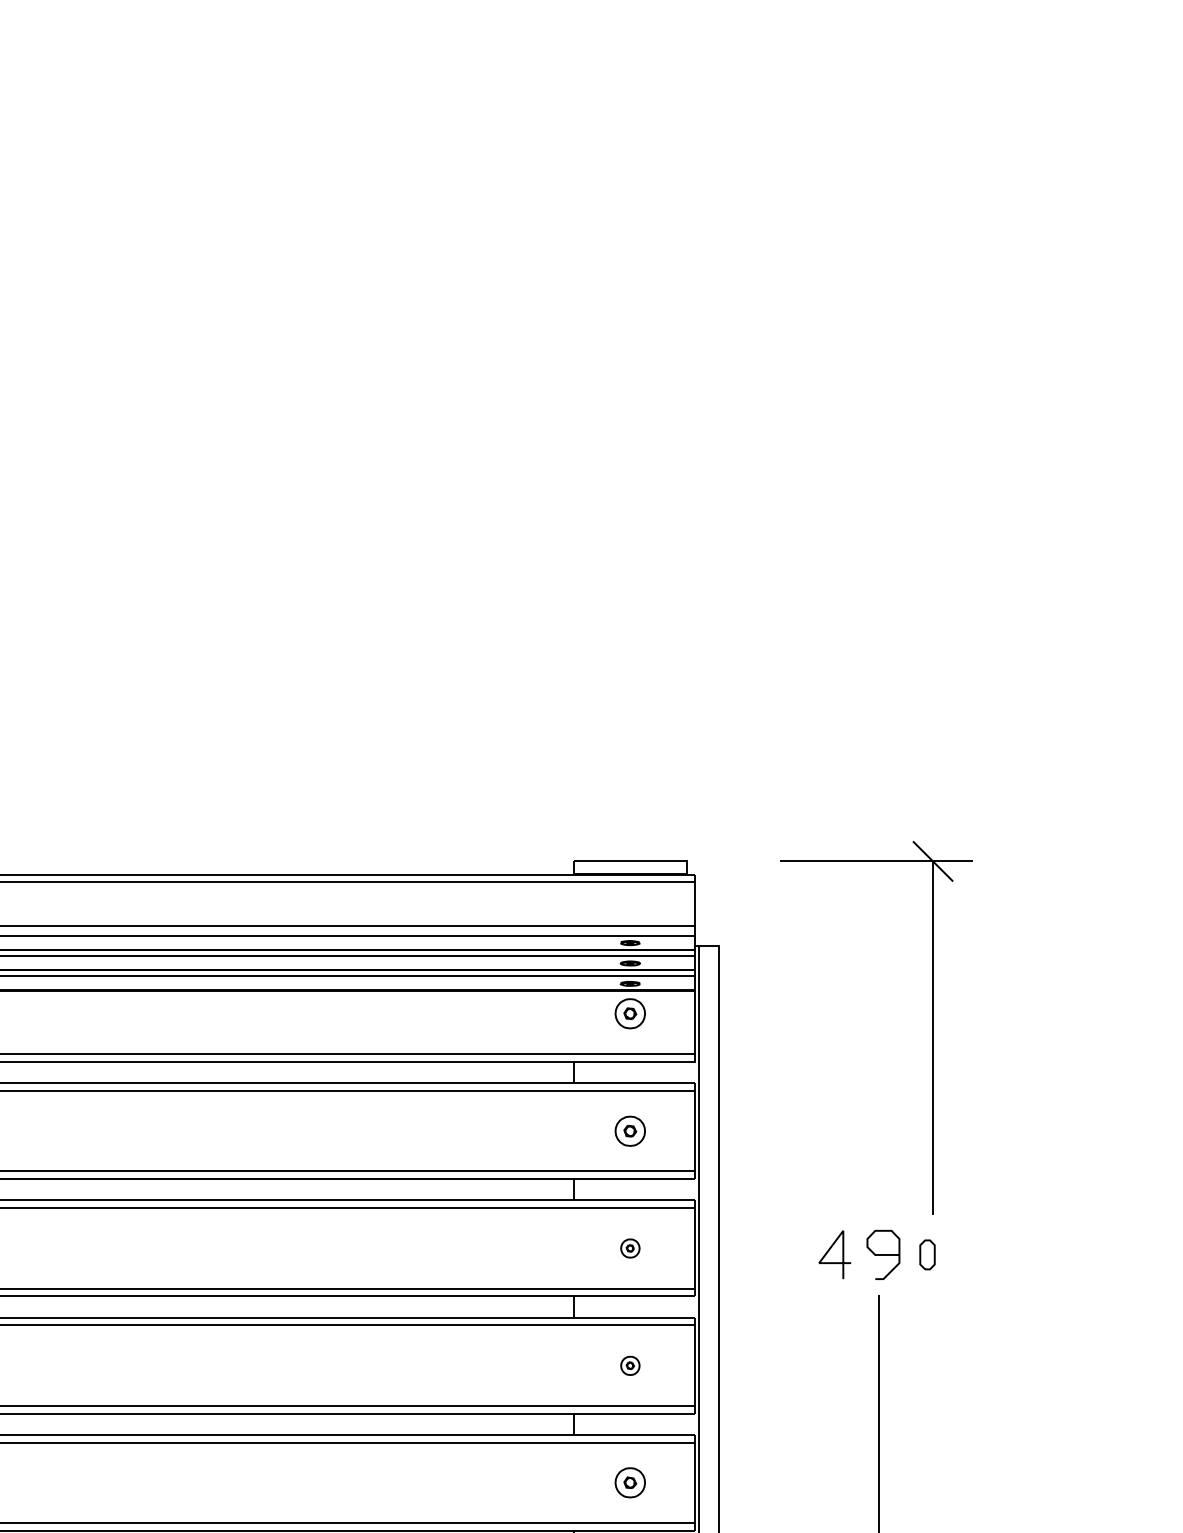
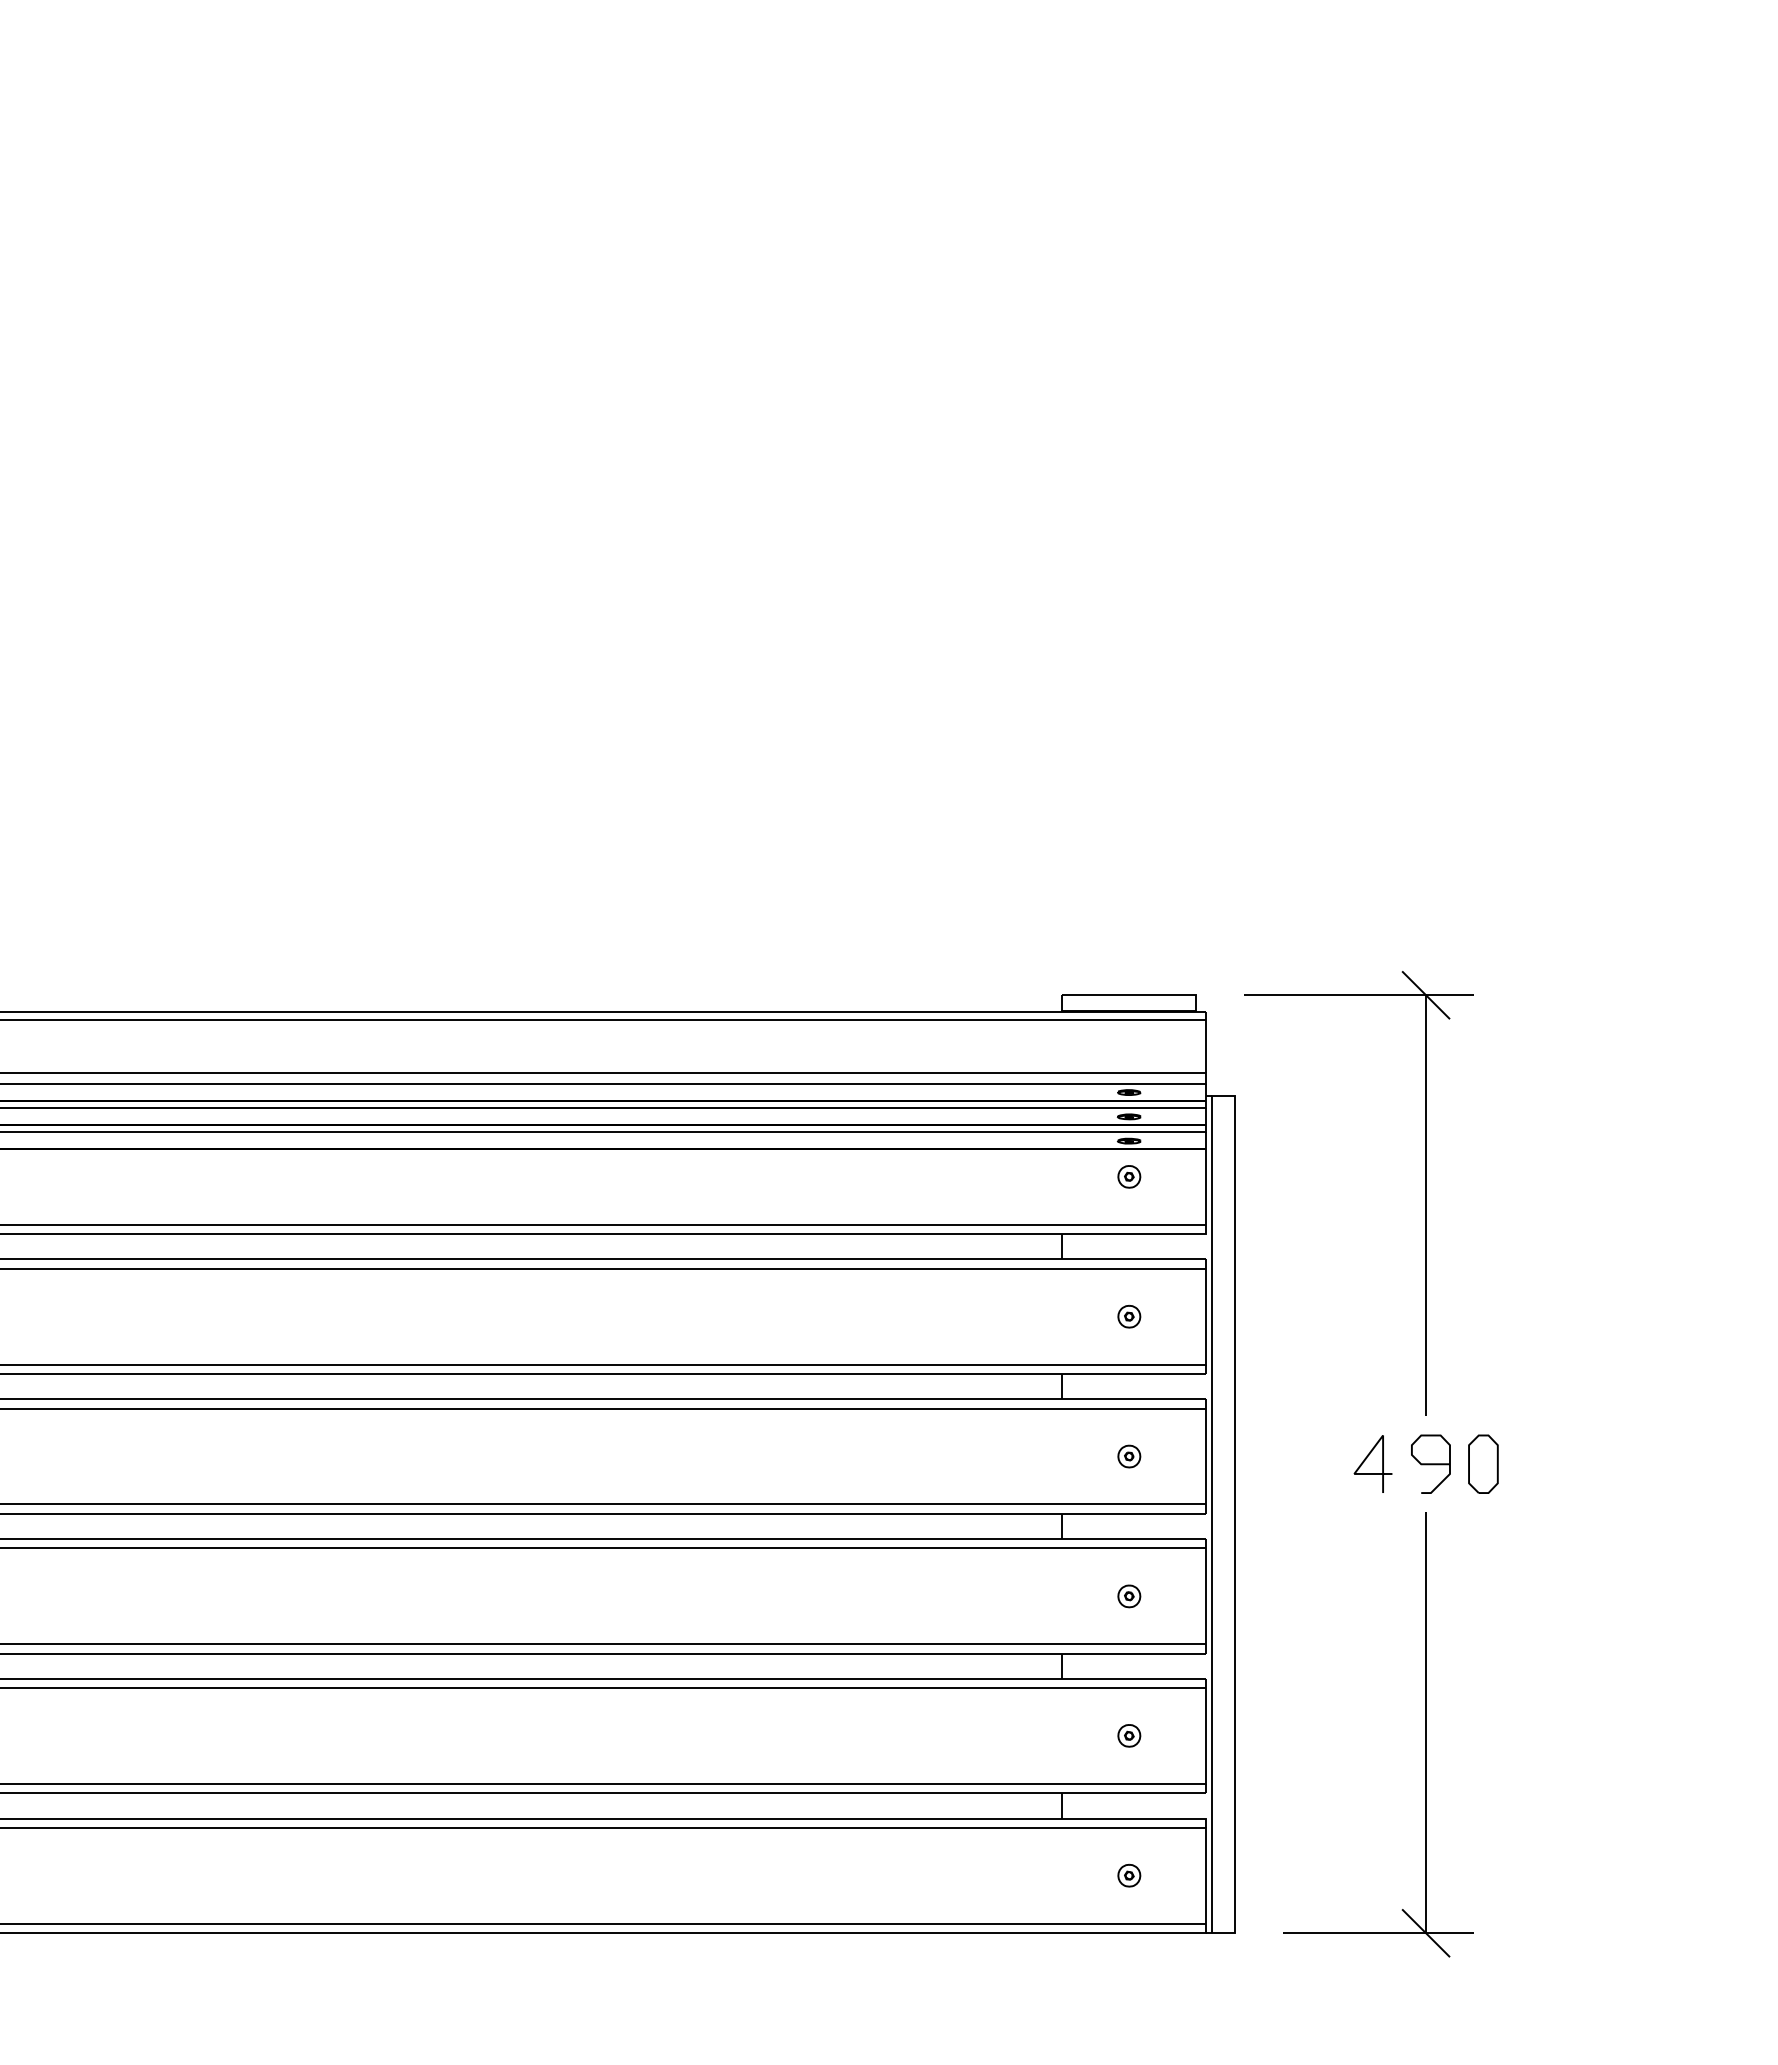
part: (630, 1013) -> (1129, 1176), size x0.62
part: (932, 1027) -> (1425, 1193), moved
part: (630, 1130) -> (1129, 1316), size x0.62
part: (927, 1254) -> (1483, 1463), size x1.67
part: (630, 1482) -> (1129, 1735), size x0.62

